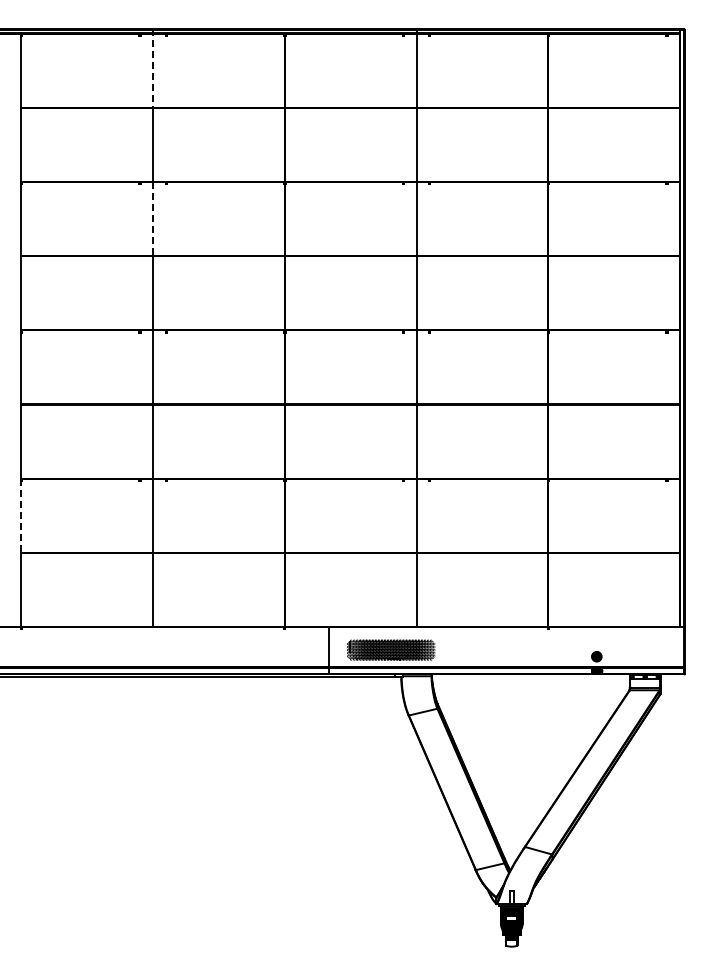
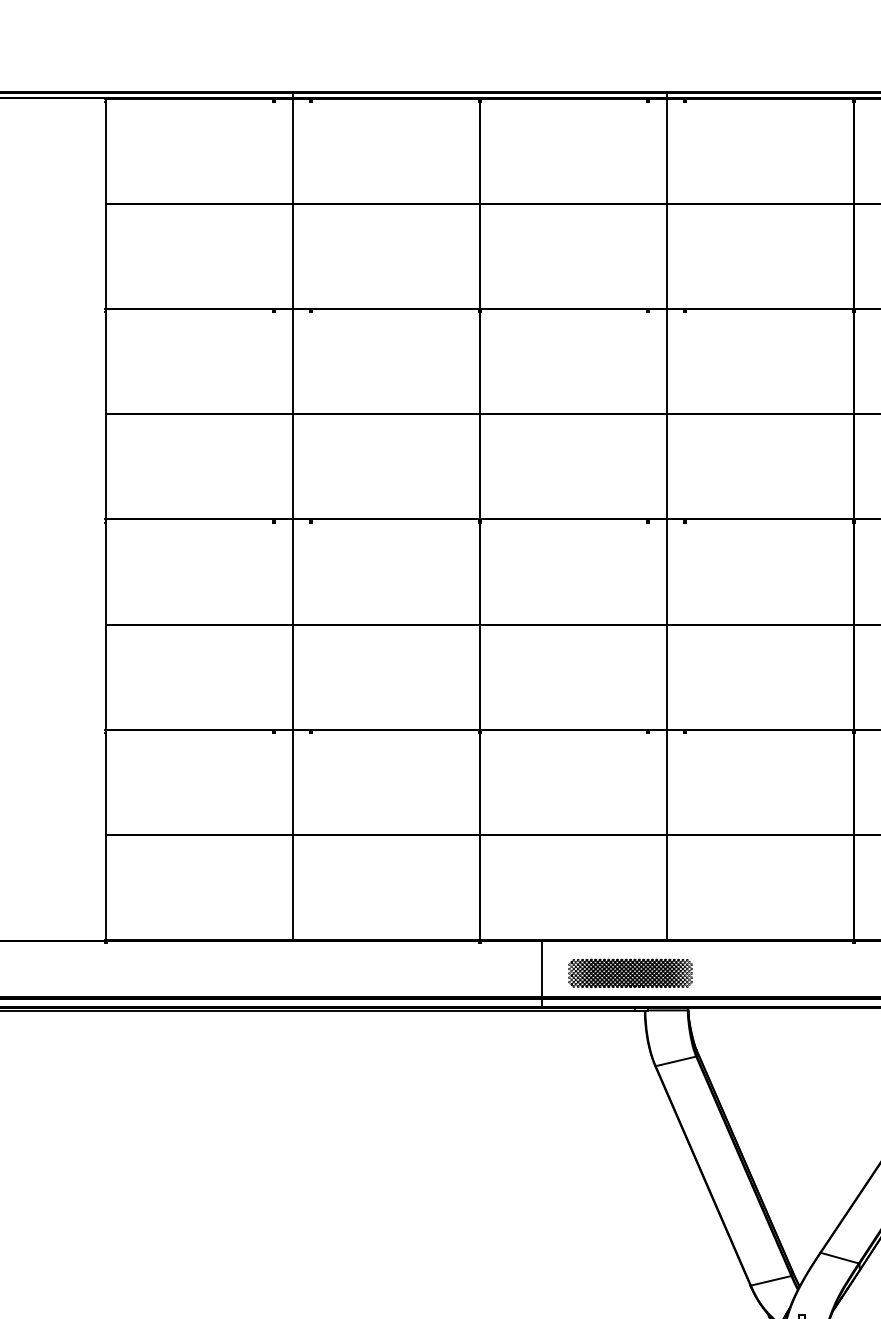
line: (153, 69) -> (293, 149), dashed -> solid
line: (153, 219) -> (293, 362), dashed -> solid
line: (21, 516) -> (105, 783), dashed -> solid

